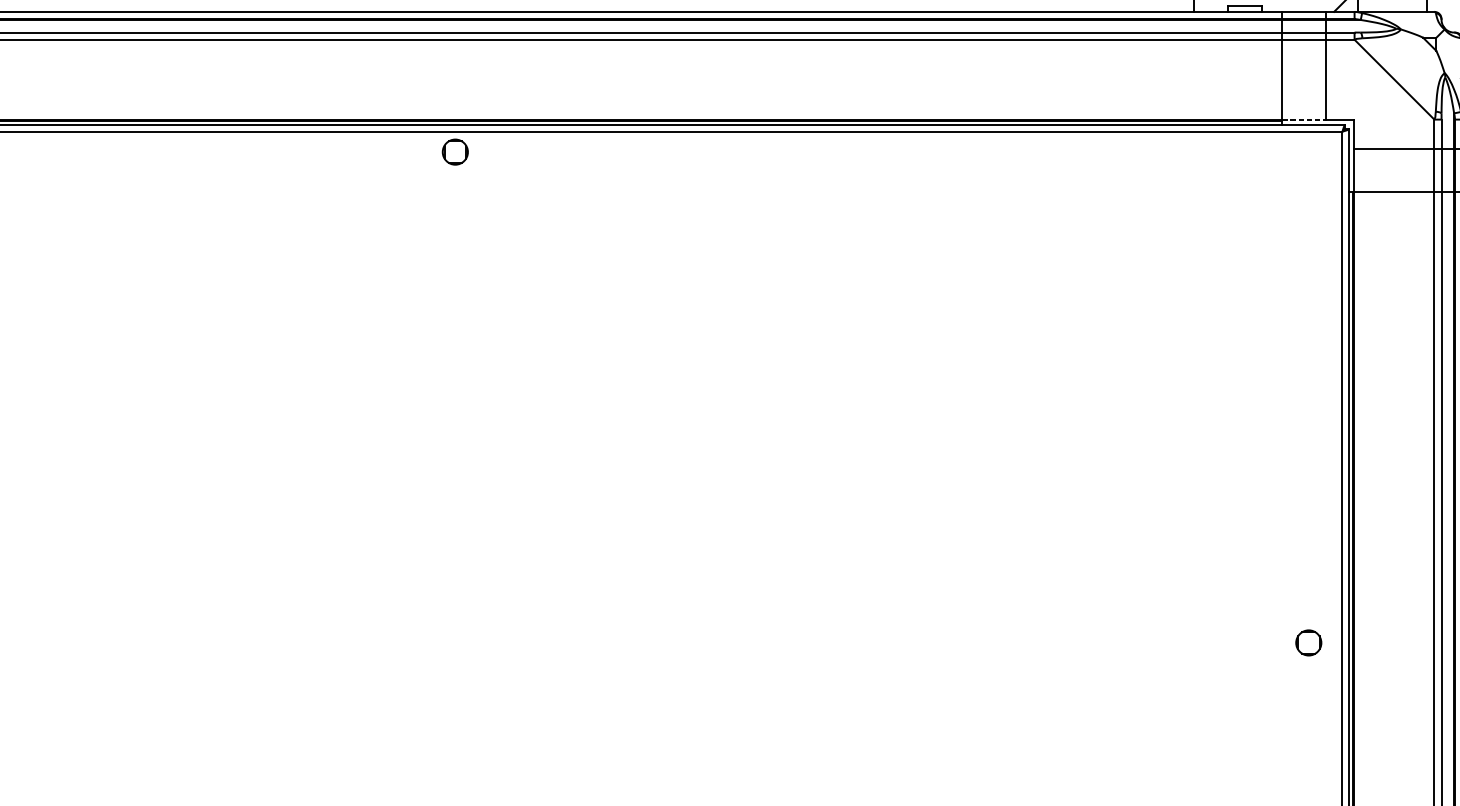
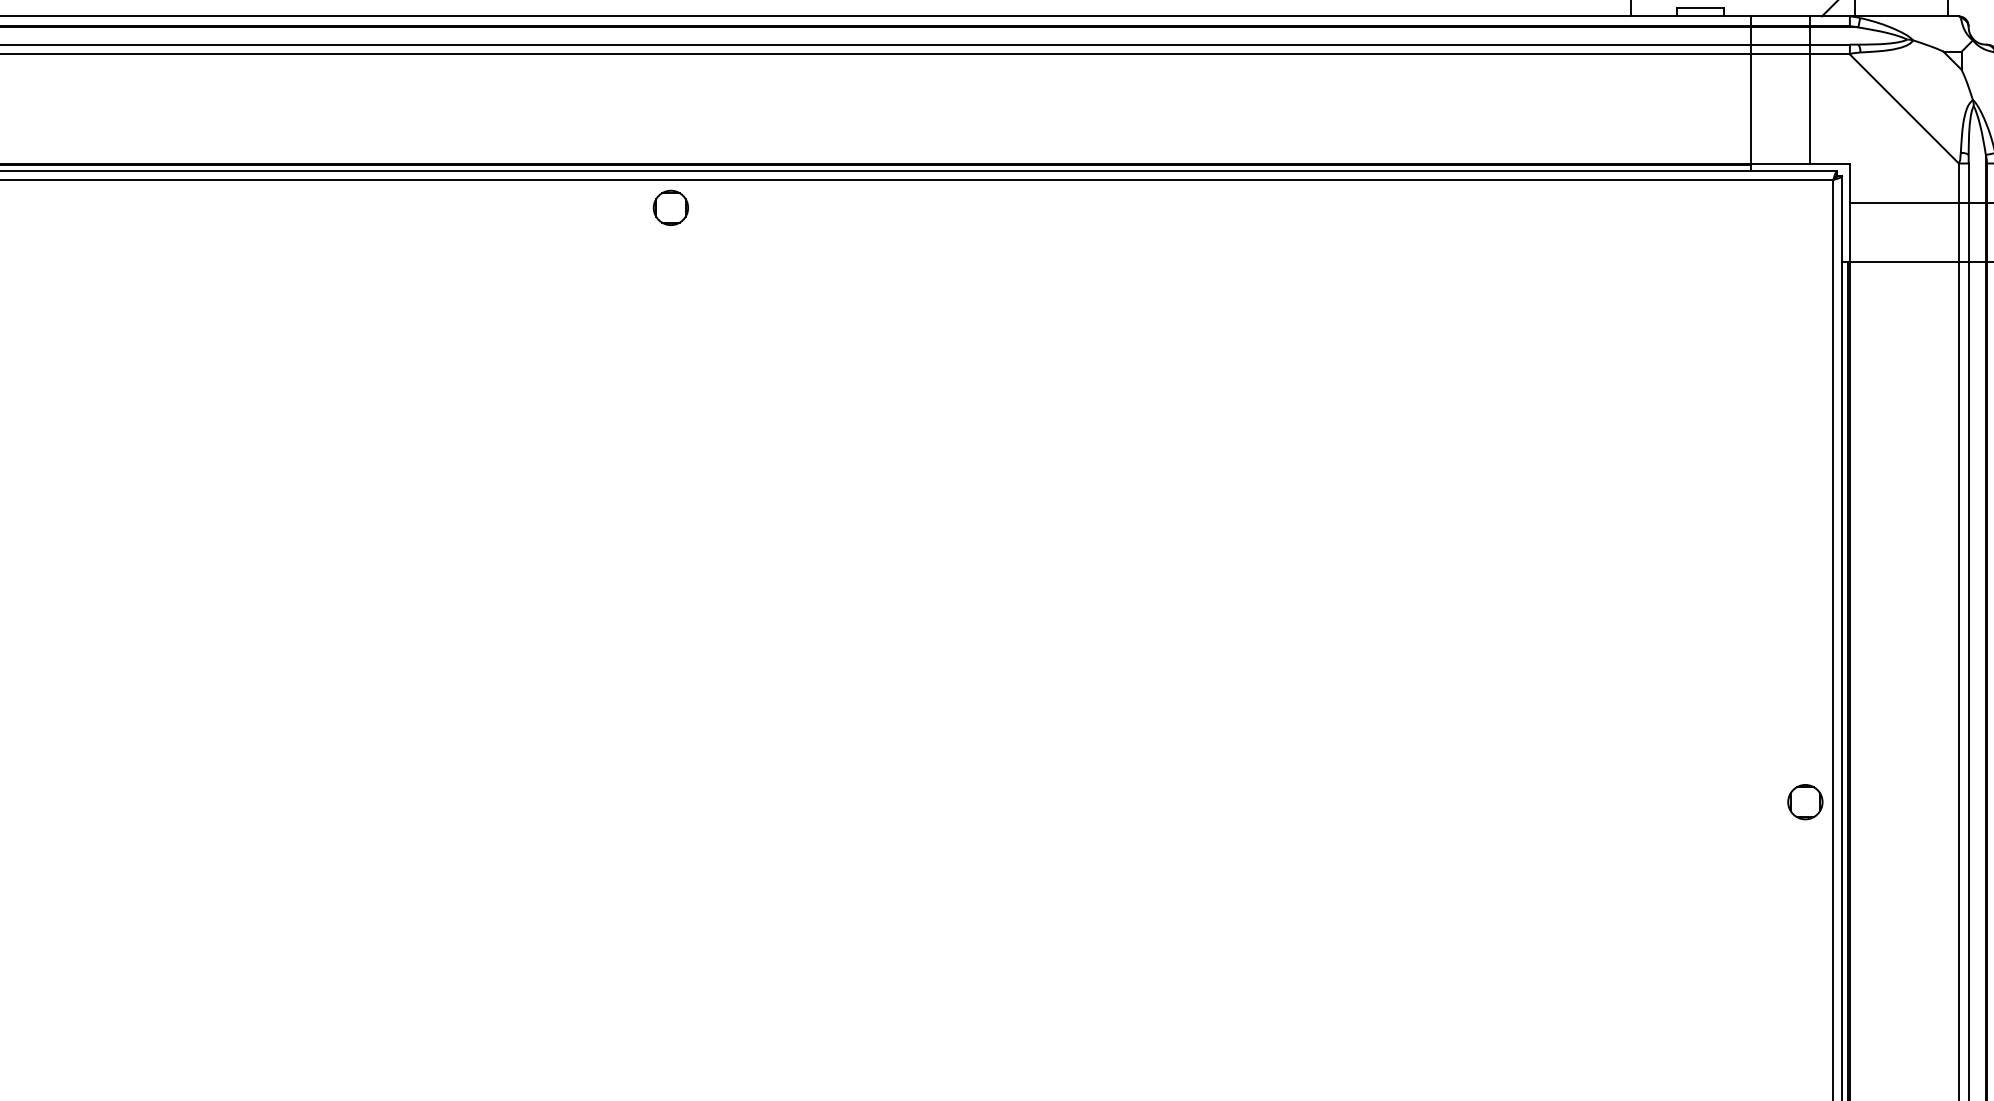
line: (1304, 119) -> (1781, 163), dashed -> solid
part: (455, 151) -> (670, 207), moved
part: (1308, 643) -> (1805, 802), moved

